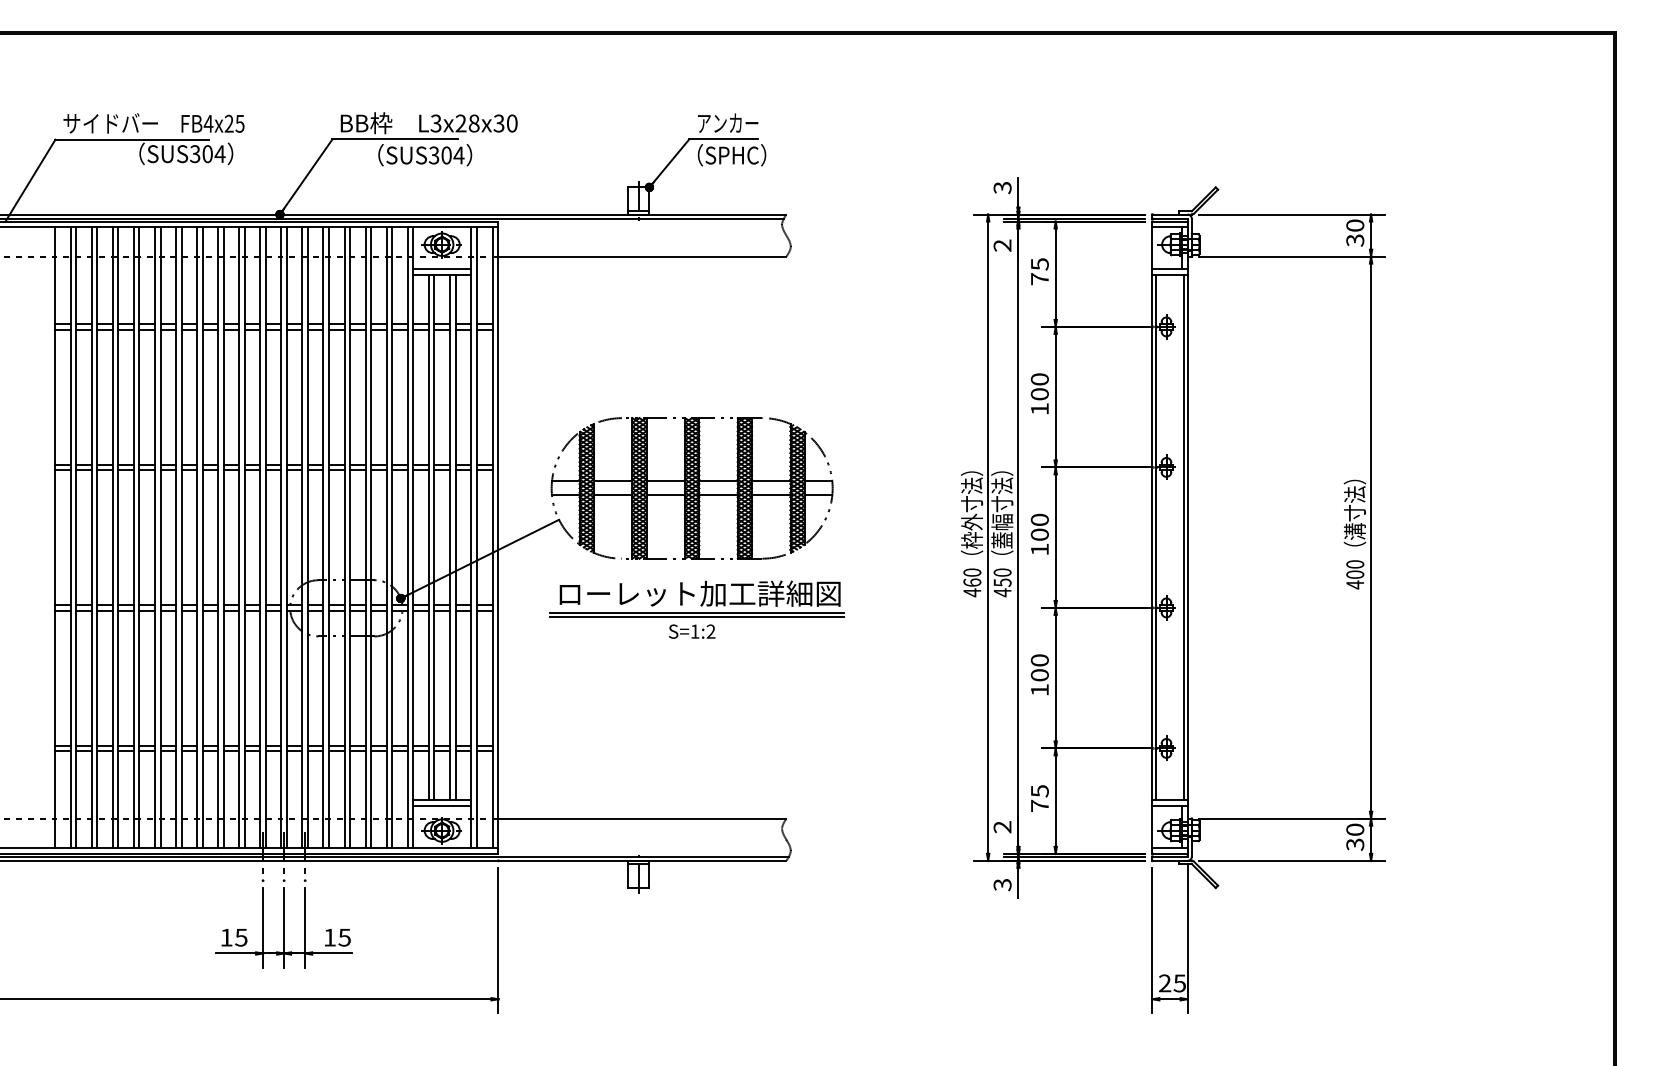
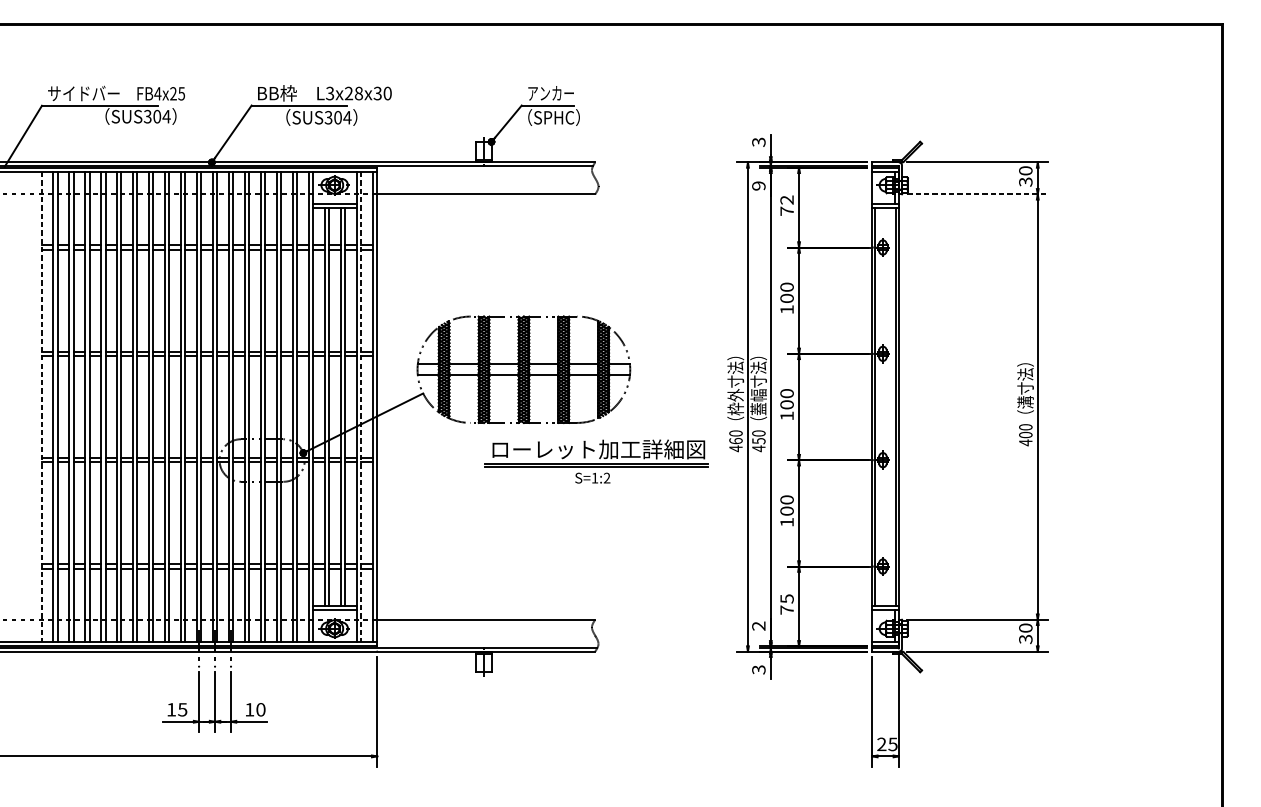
text: (1002, 245) -> (758, 185), 2 -> 9
line: (1292, 256) -> (978, 194), solid -> dashed
text: (1039, 264) -> (786, 200), 75 -> 72
line: (55, 537) -> (42, 406), solid -> dashed
line: (476, 537) -> (360, 406), solid -> dashed
part: (696, 609) -> (596, 461), moved
text: (344, 937) -> (260, 709), 15 -> 10

